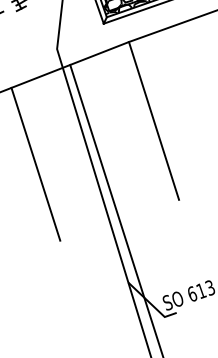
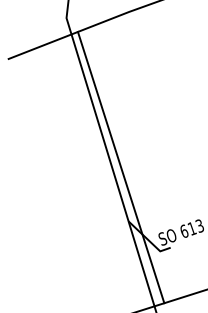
line: (153, 120) -> (150, 80), removed
line: (35, 163) -> (47, 117), removed

